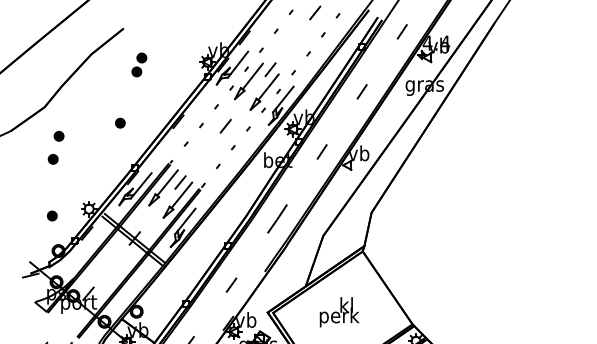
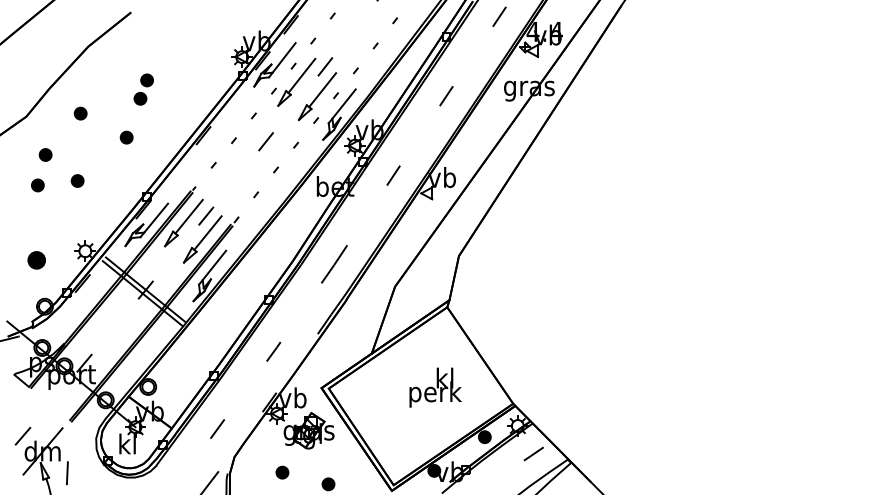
part: (139, 64) -> (143, 89), moved
part: (85, 104) -> (80, 113), added
part: (83, 155) -> (77, 180), added
part: (52, 216) -> (36, 260), size x1.4
text: (339, 312) -> (435, 387), moved

